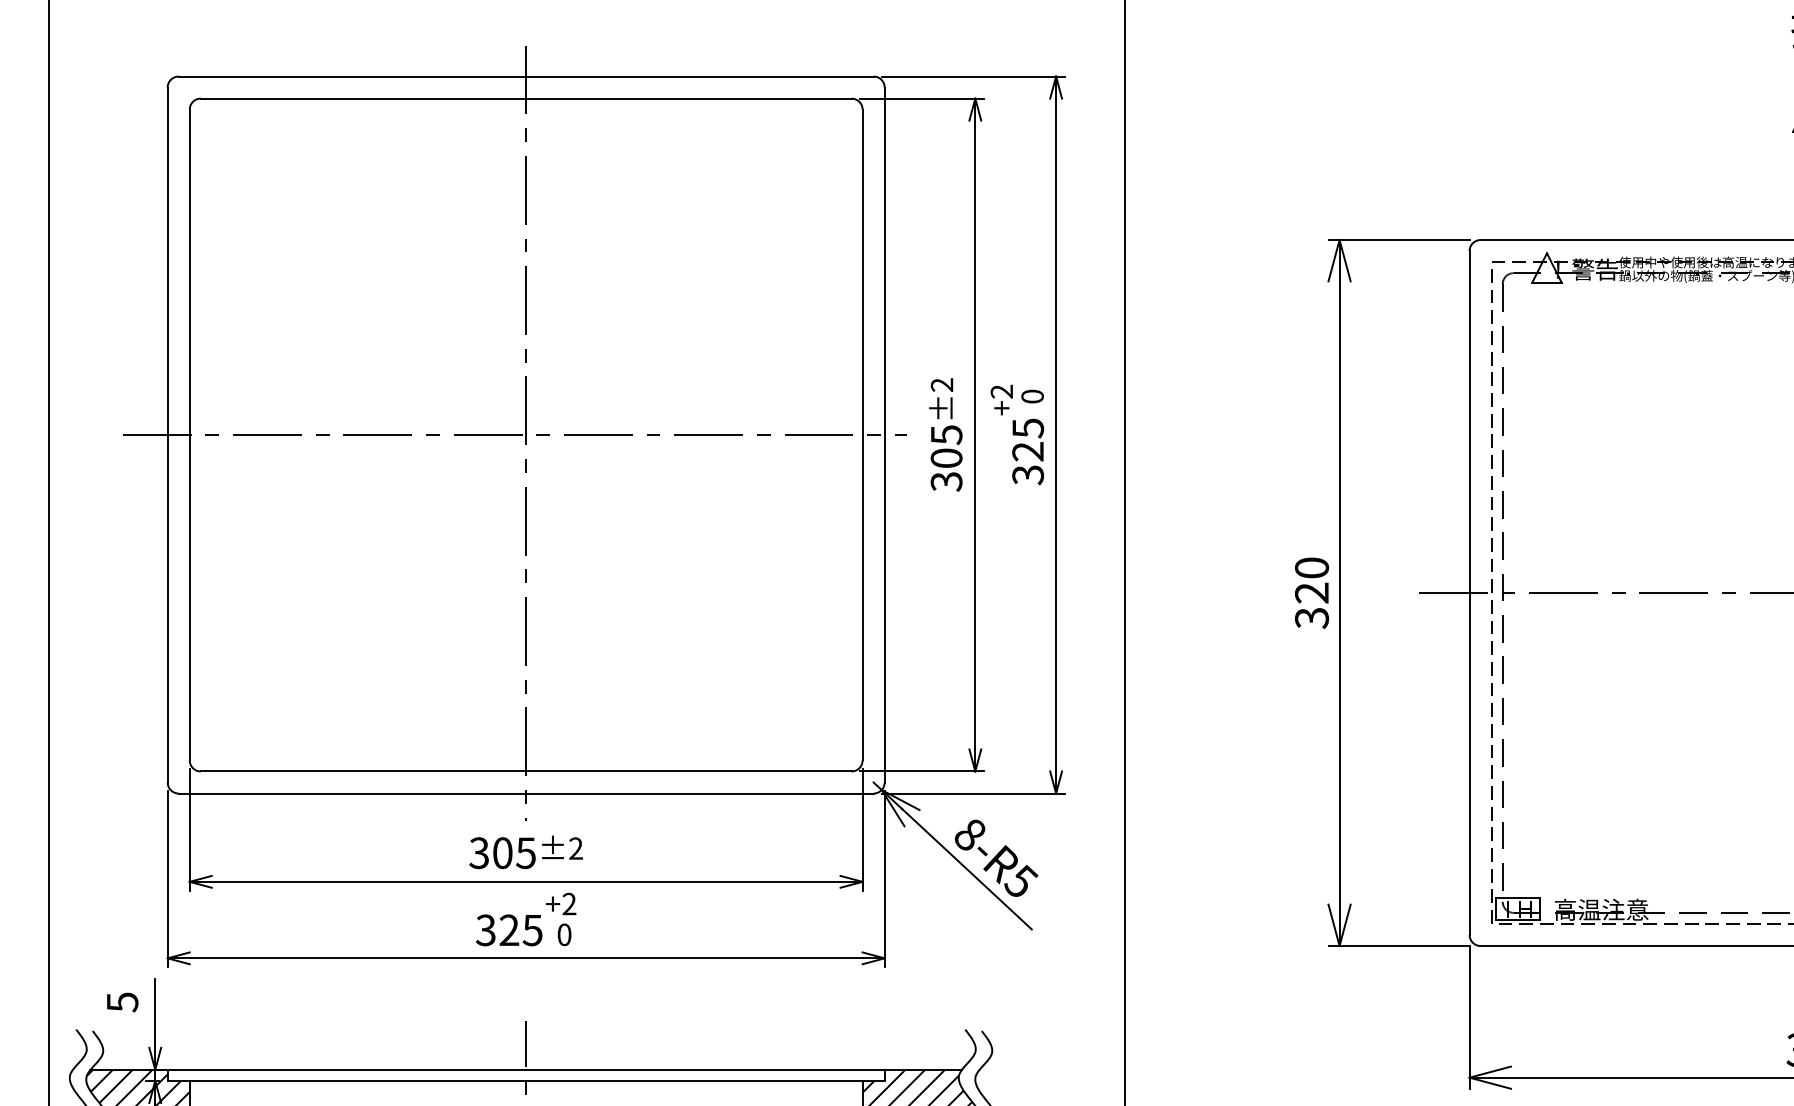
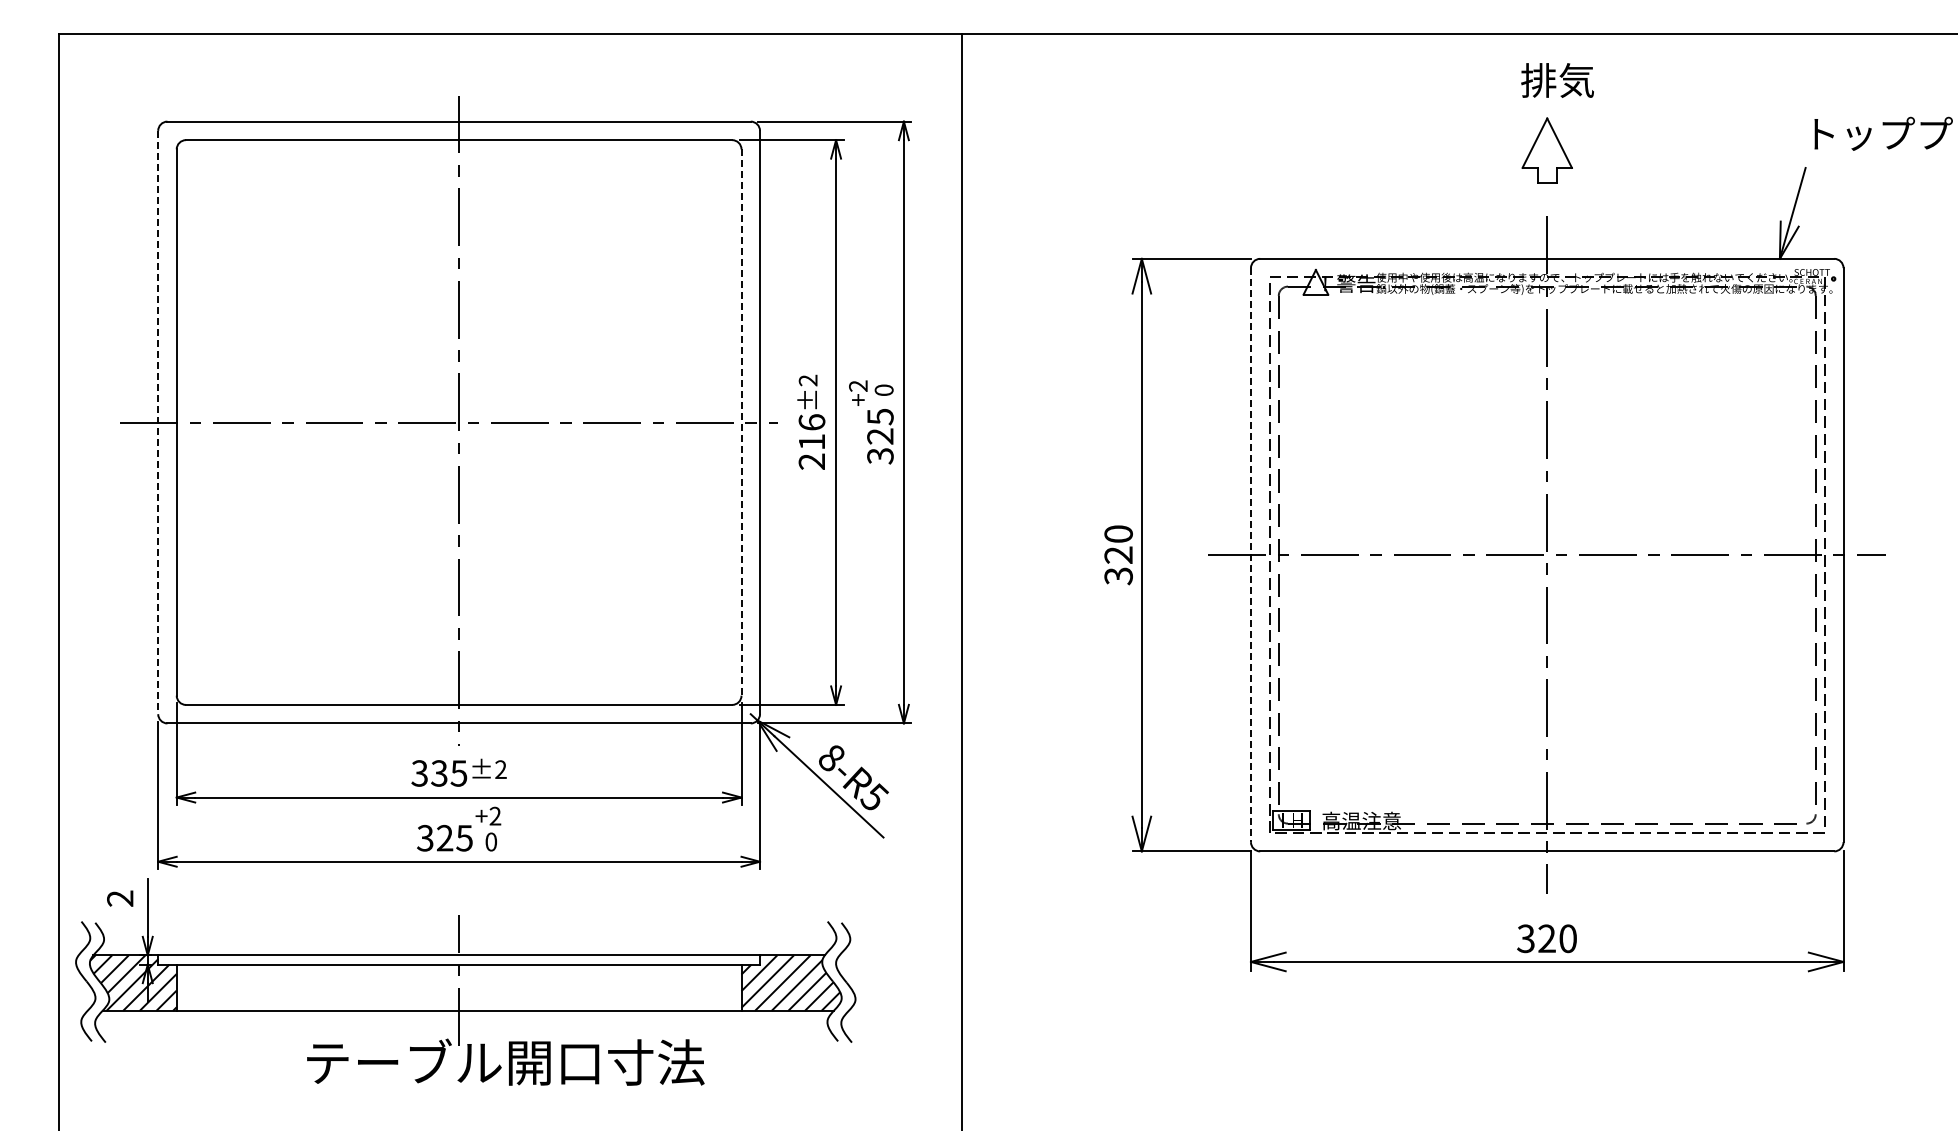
line: (168, 435) -> (158, 422), solid -> dashed
line: (862, 436) -> (741, 423), solid -> dashed
text: (946, 458) -> (811, 442), 305 -> 216
line: (1469, 593) -> (1250, 555), solid -> dashed
text: (502, 853) -> (439, 773), 305 -> 335
text: (122, 1002) -> (120, 898), 5 -> 2

